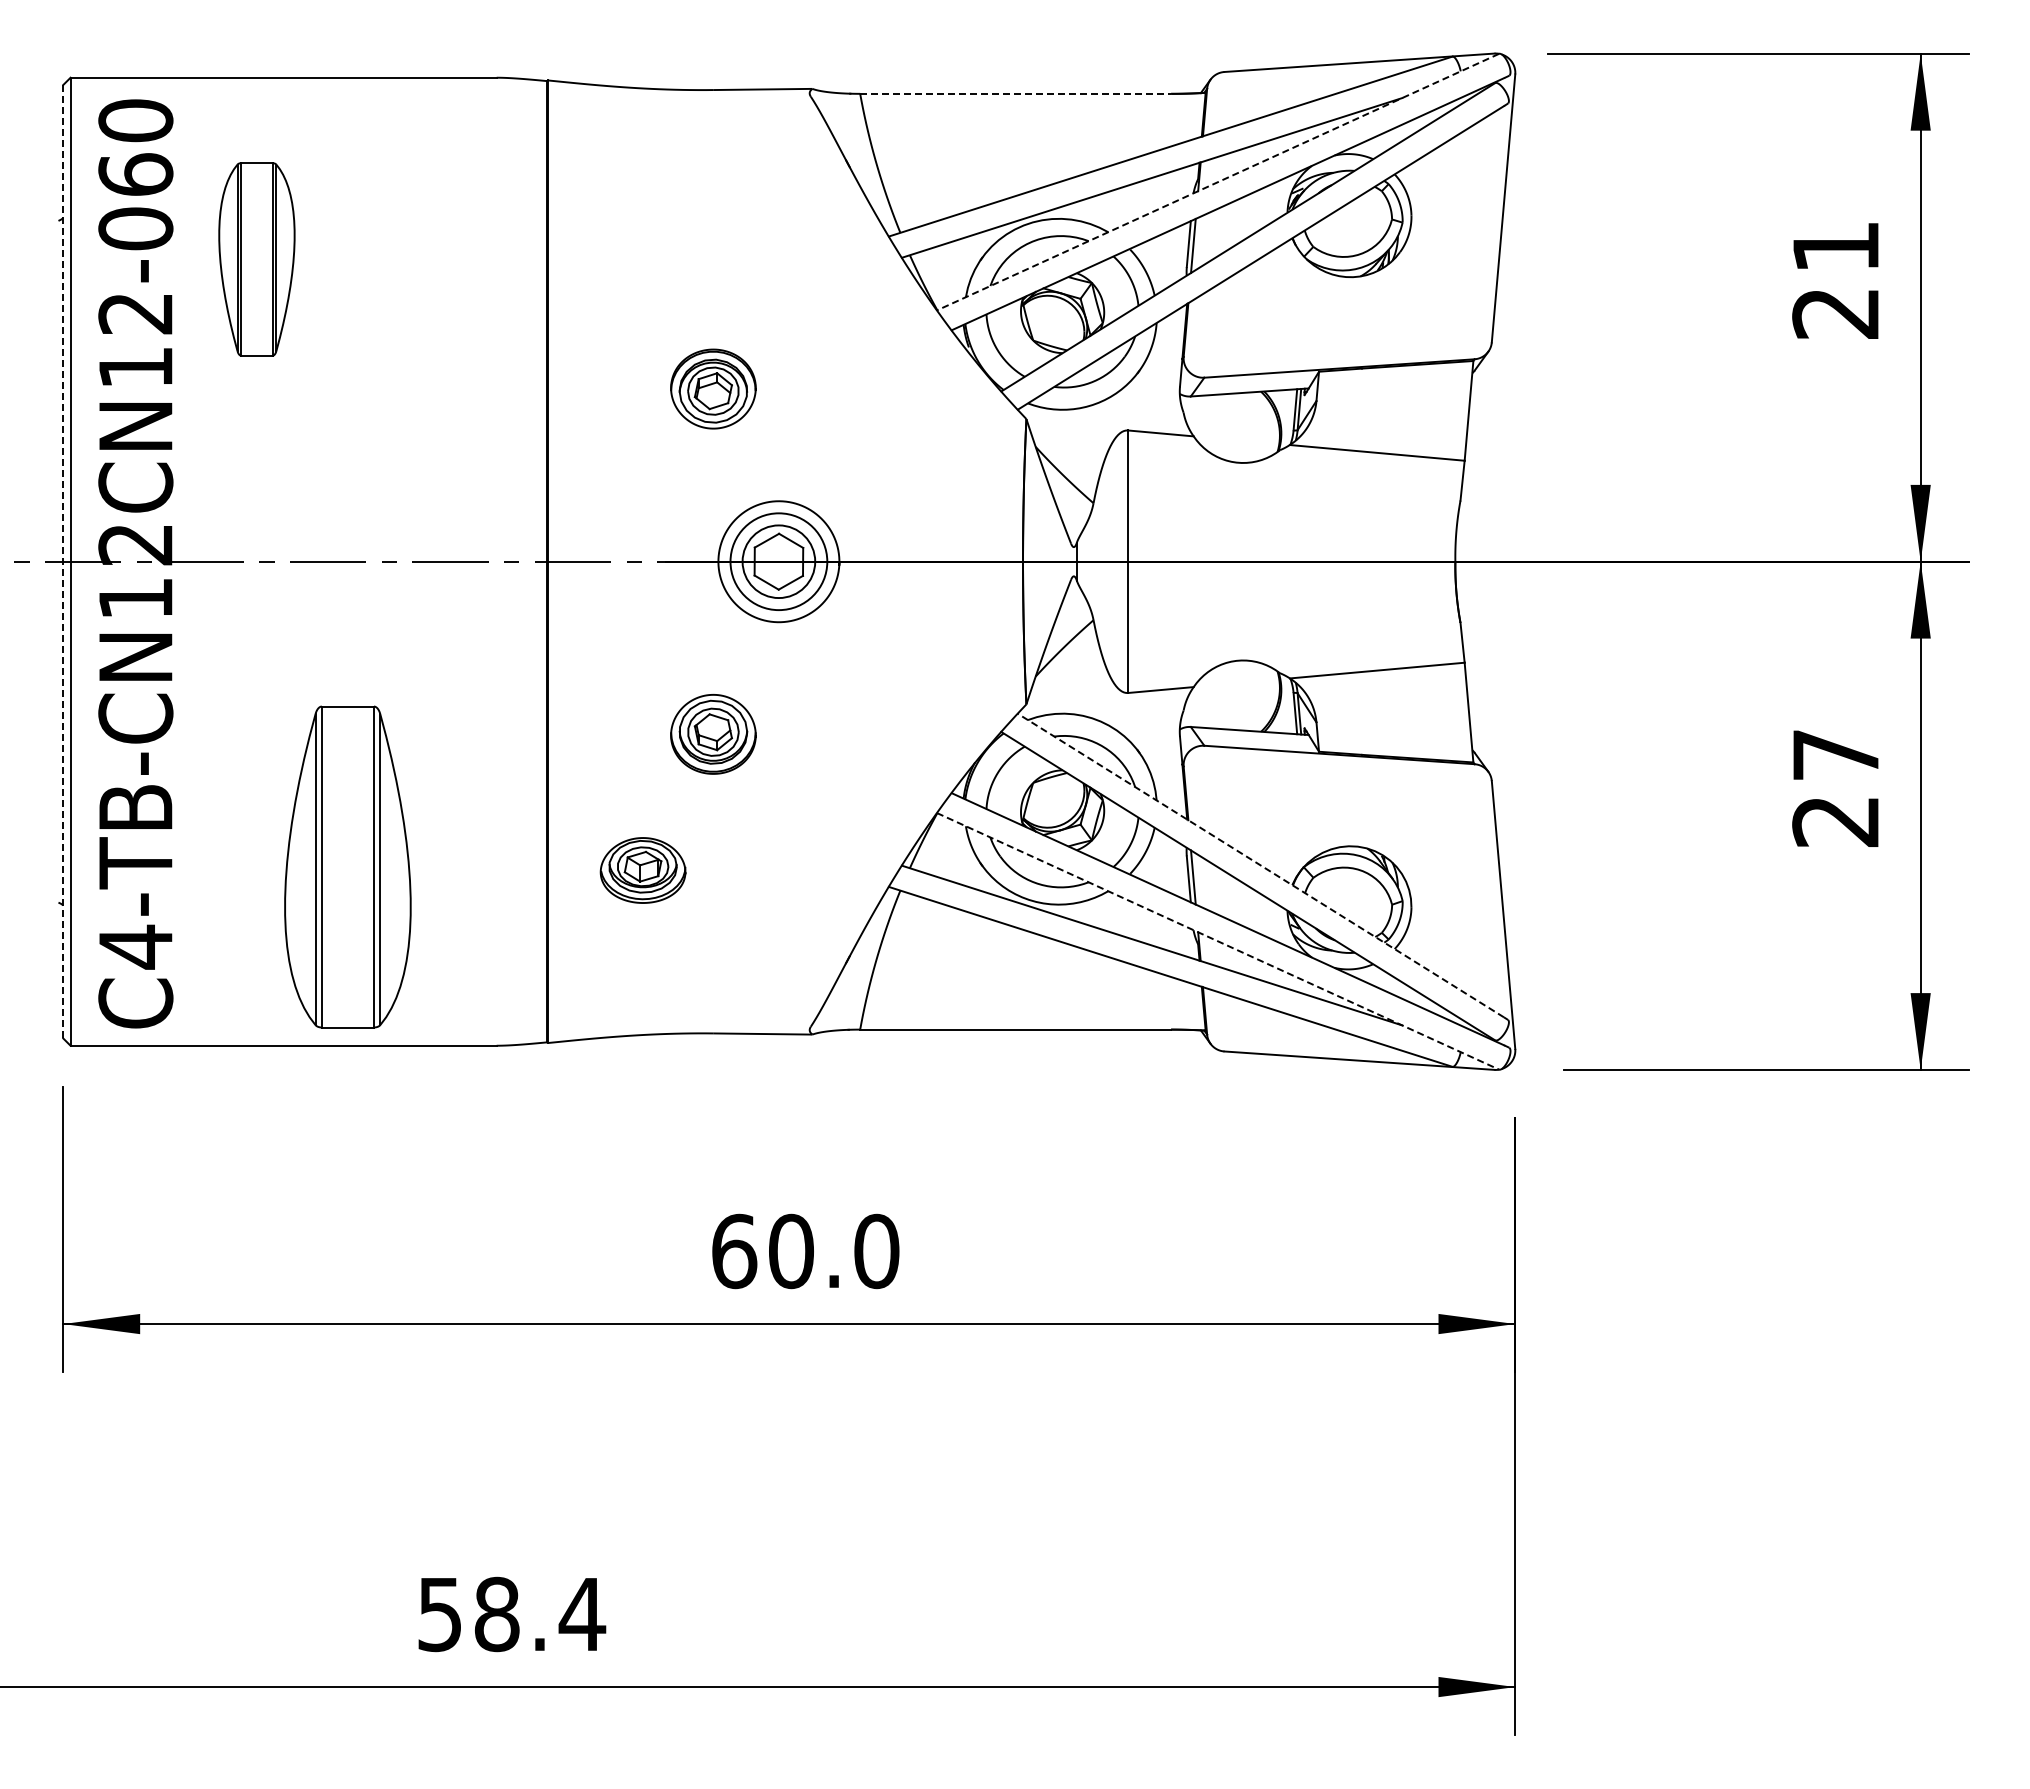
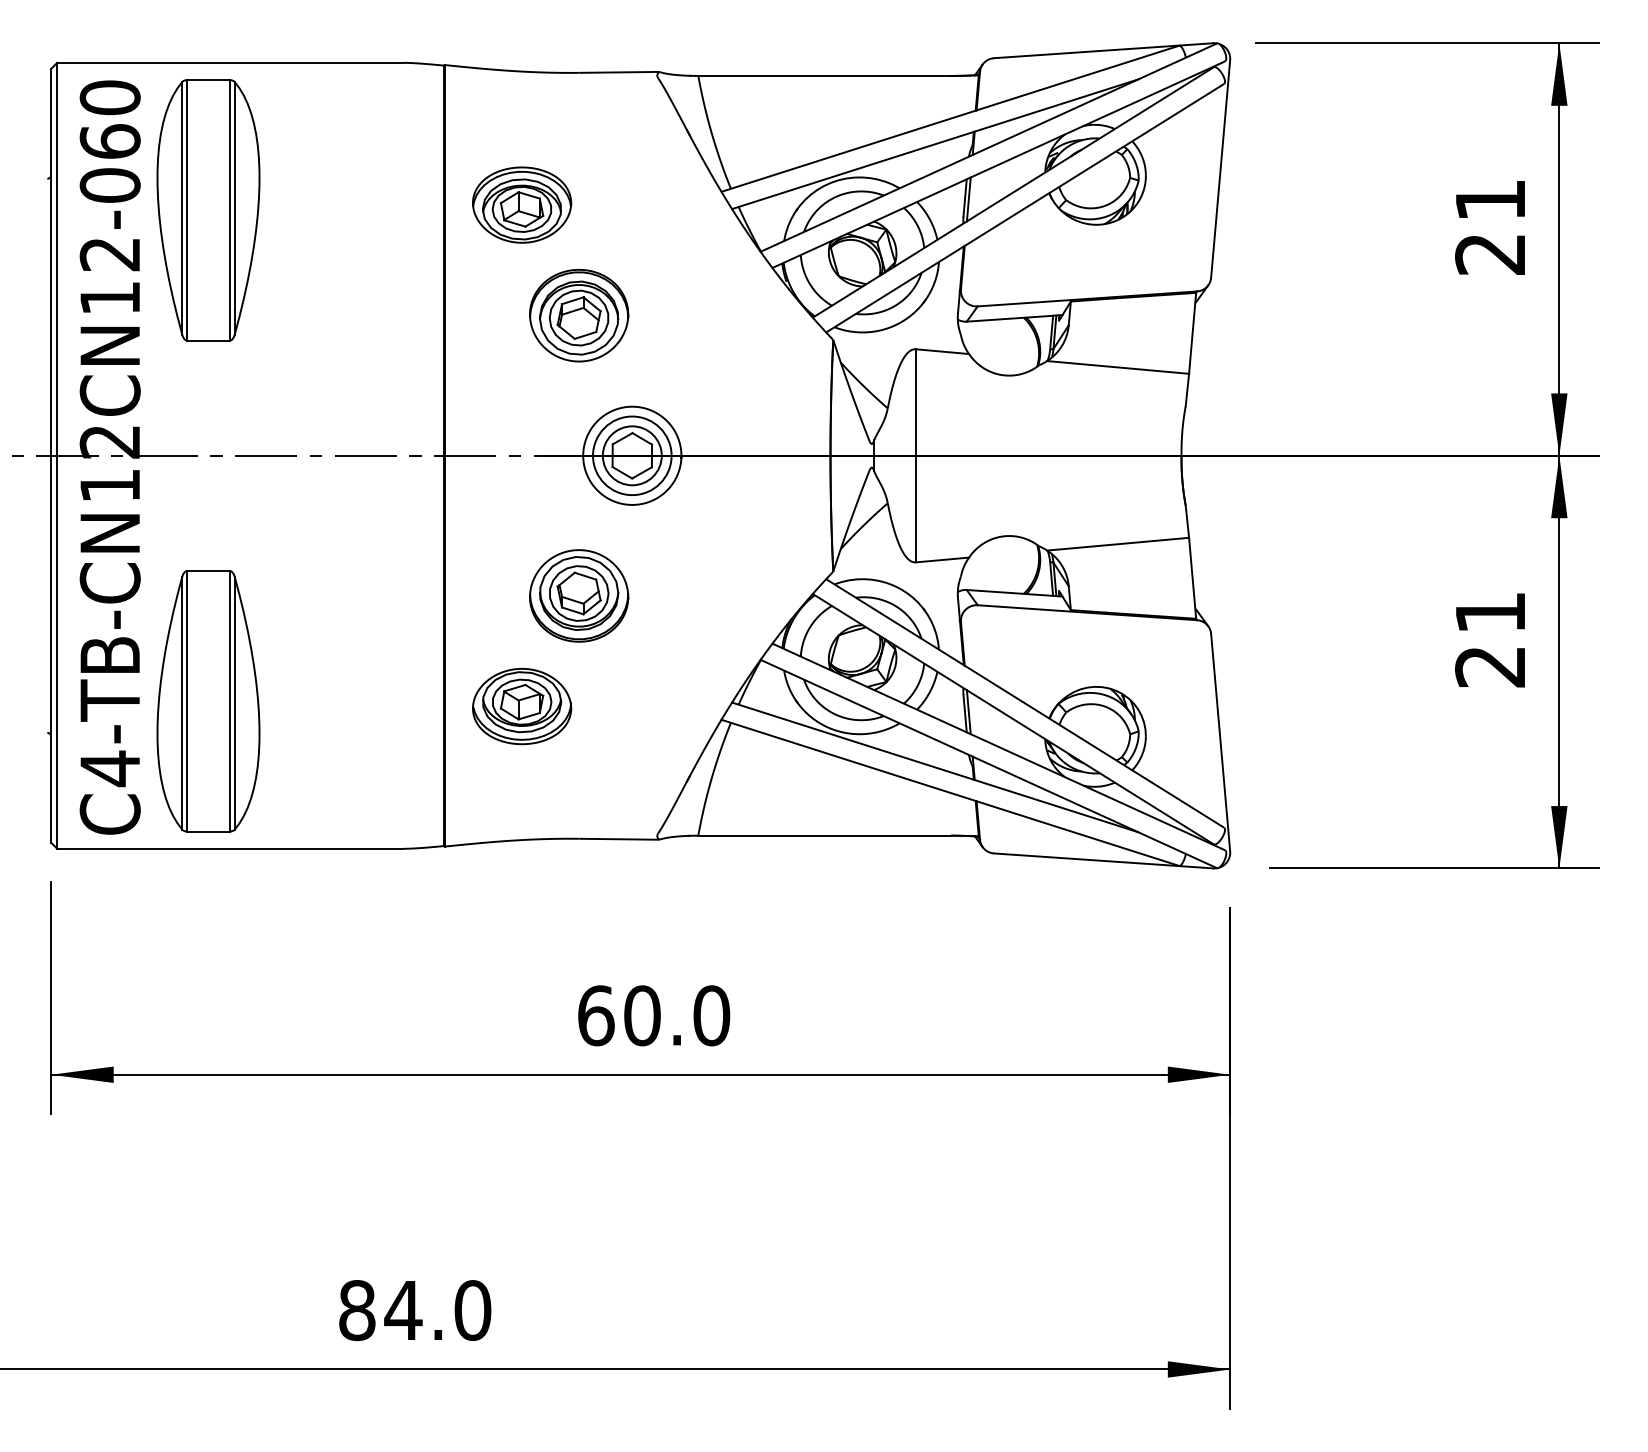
line: (1016, 93) -> (825, 75), dashed -> solid
line: (1218, 182) -> (989, 147), dashed -> solid
part: (642, 252) -> (521, 204), added
part: (256, 259) -> (208, 210), size x1.67
part: (713, 388) -> (579, 315), size x1.43
line: (63, 561) -> (51, 455), dashed -> solid
part: (713, 734) -> (579, 596), size x1.43
text: (1835, 754) -> (1490, 612), 27 -> 21
line: (1260, 865) -> (1023, 702), dashed -> solid
part: (347, 866) -> (208, 700), moved
part: (642, 870) -> (521, 706), size x1.43
line: (1217, 941) -> (988, 764), dashed -> solid
text: (511, 1614) -> (415, 1310), 58.4 -> 84.0

